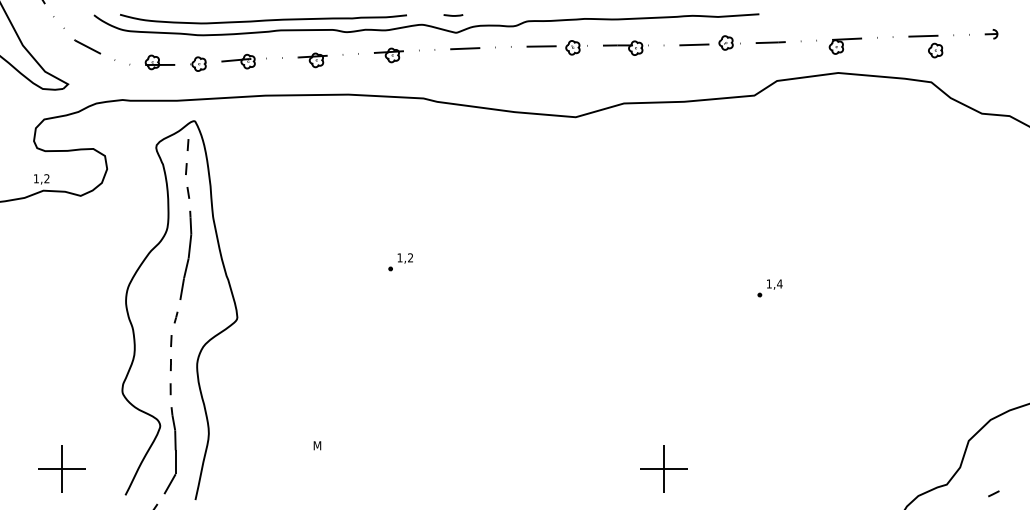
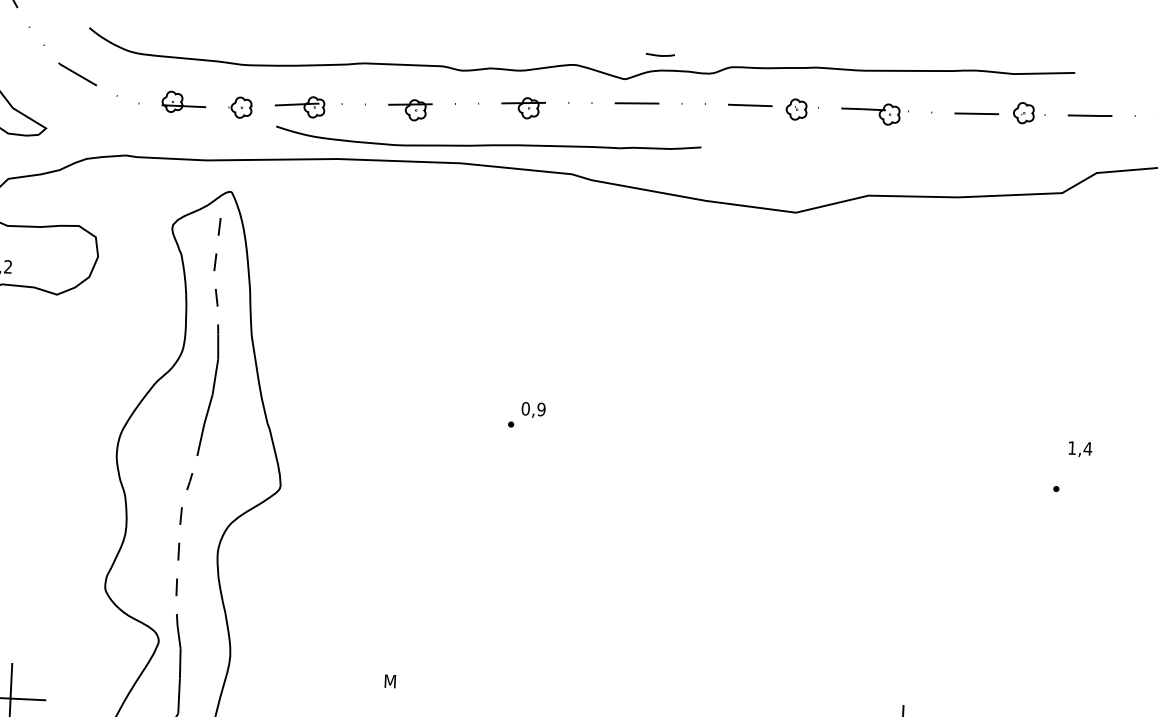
line: (453, 15) -> (660, 55), moved
curve: (263, 19) -> (488, 143), moved
text: (405, 257) -> (533, 408), 1,2 -> 0,9
text: (774, 284) -> (1079, 449), moved

